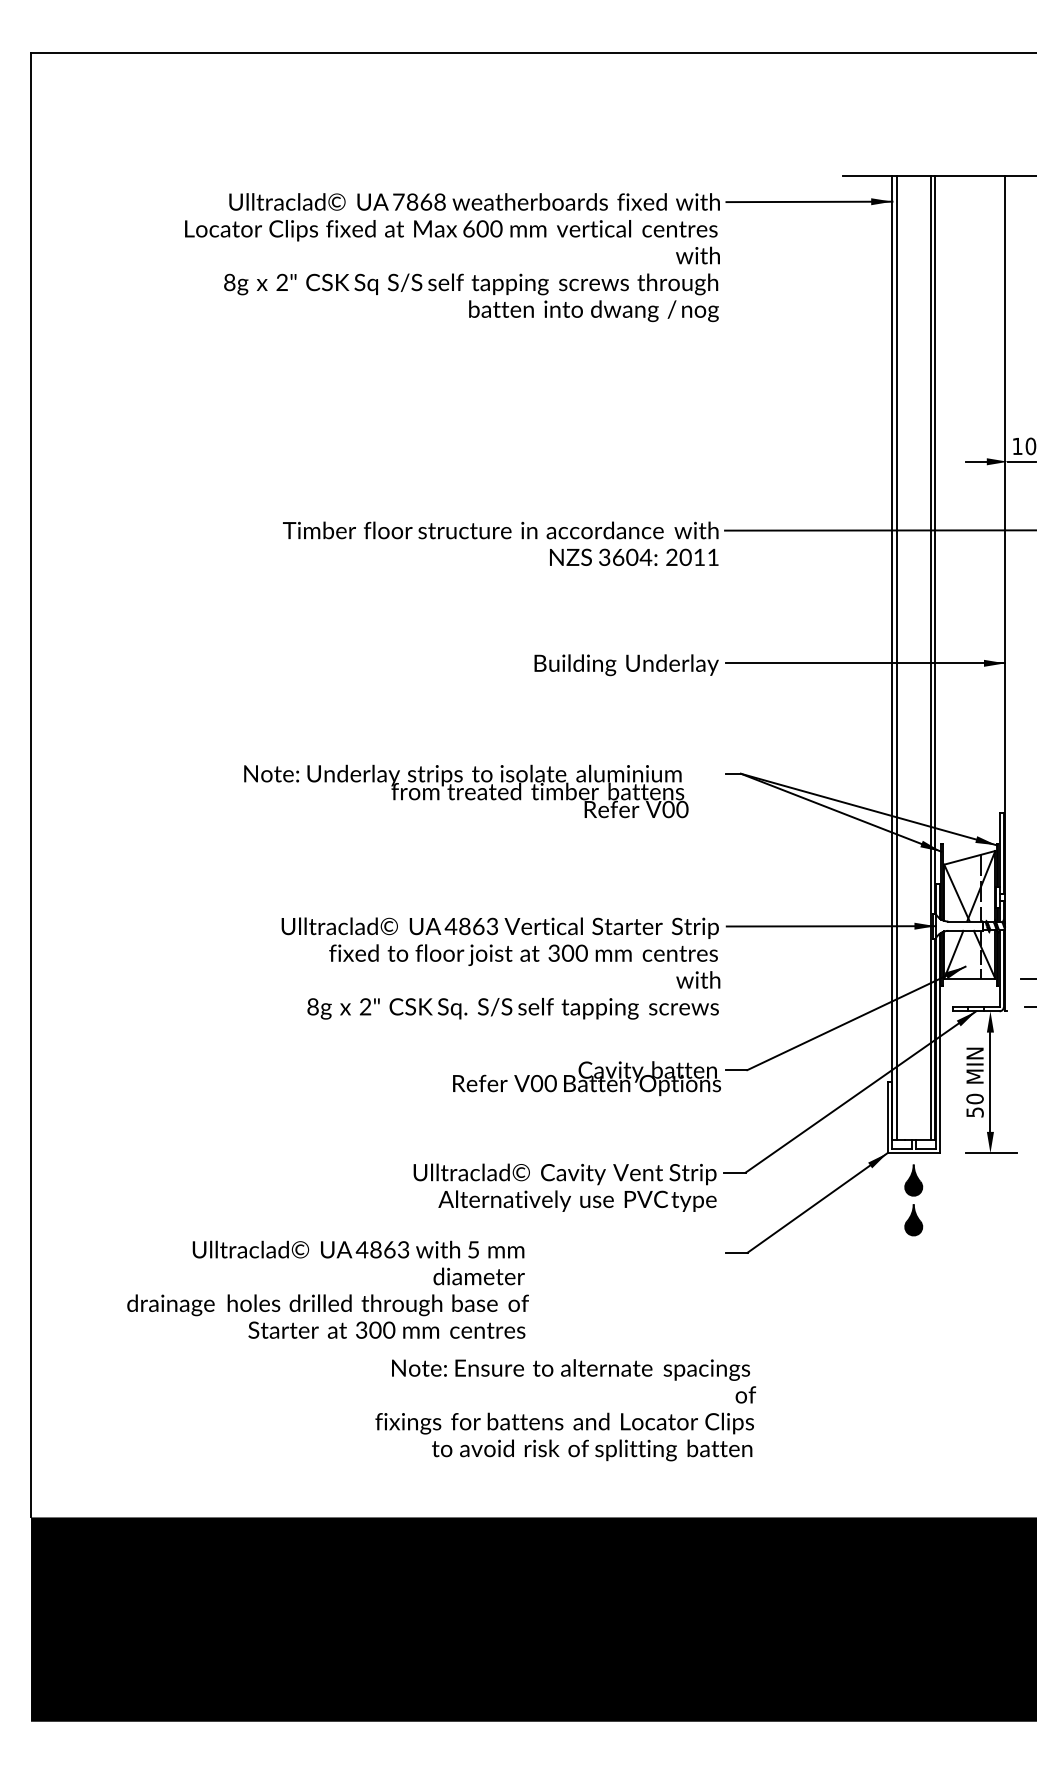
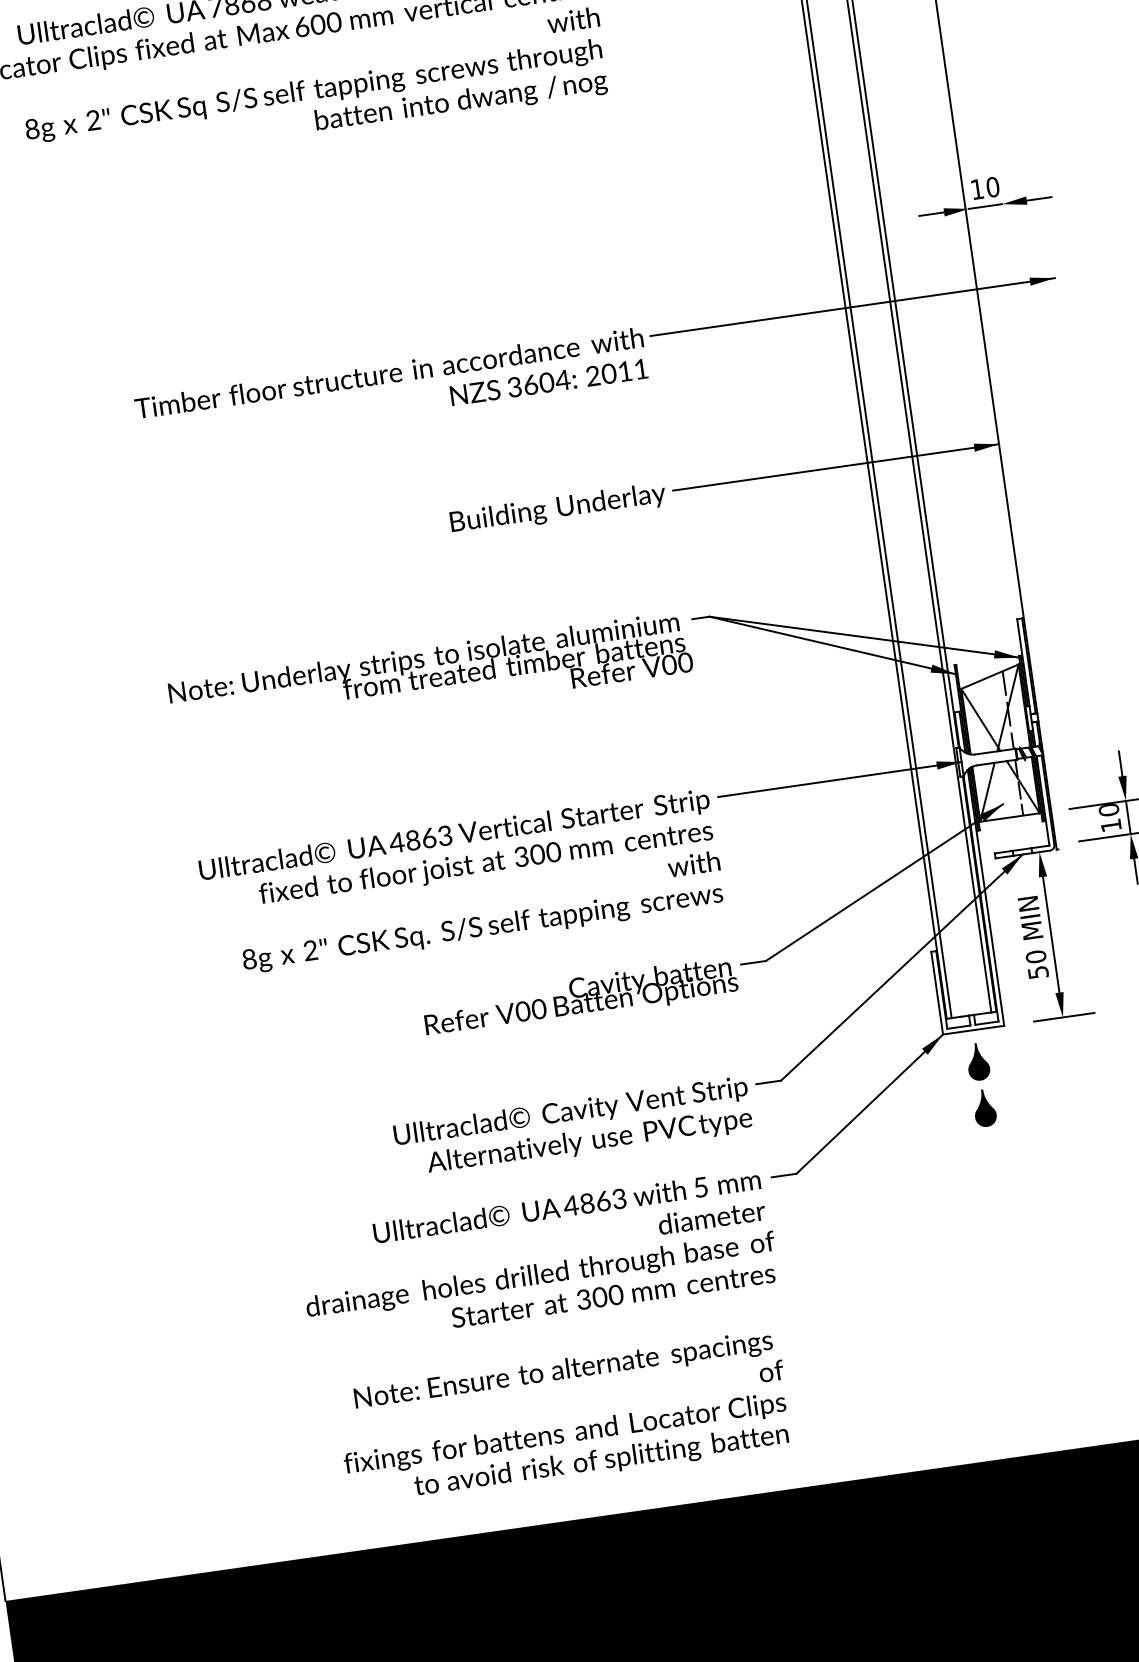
text: (466, 791) -> (430, 677), moved
text: (327, 1289) -> (537, 1257), moved
text: (565, 1410) -> (563, 1419), moved

